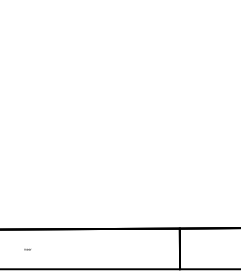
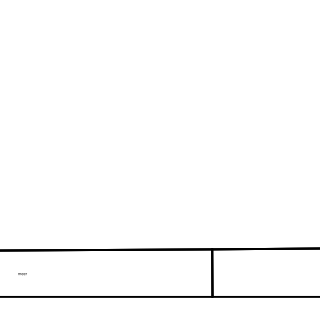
text: (27, 250) -> (22, 274), moved

